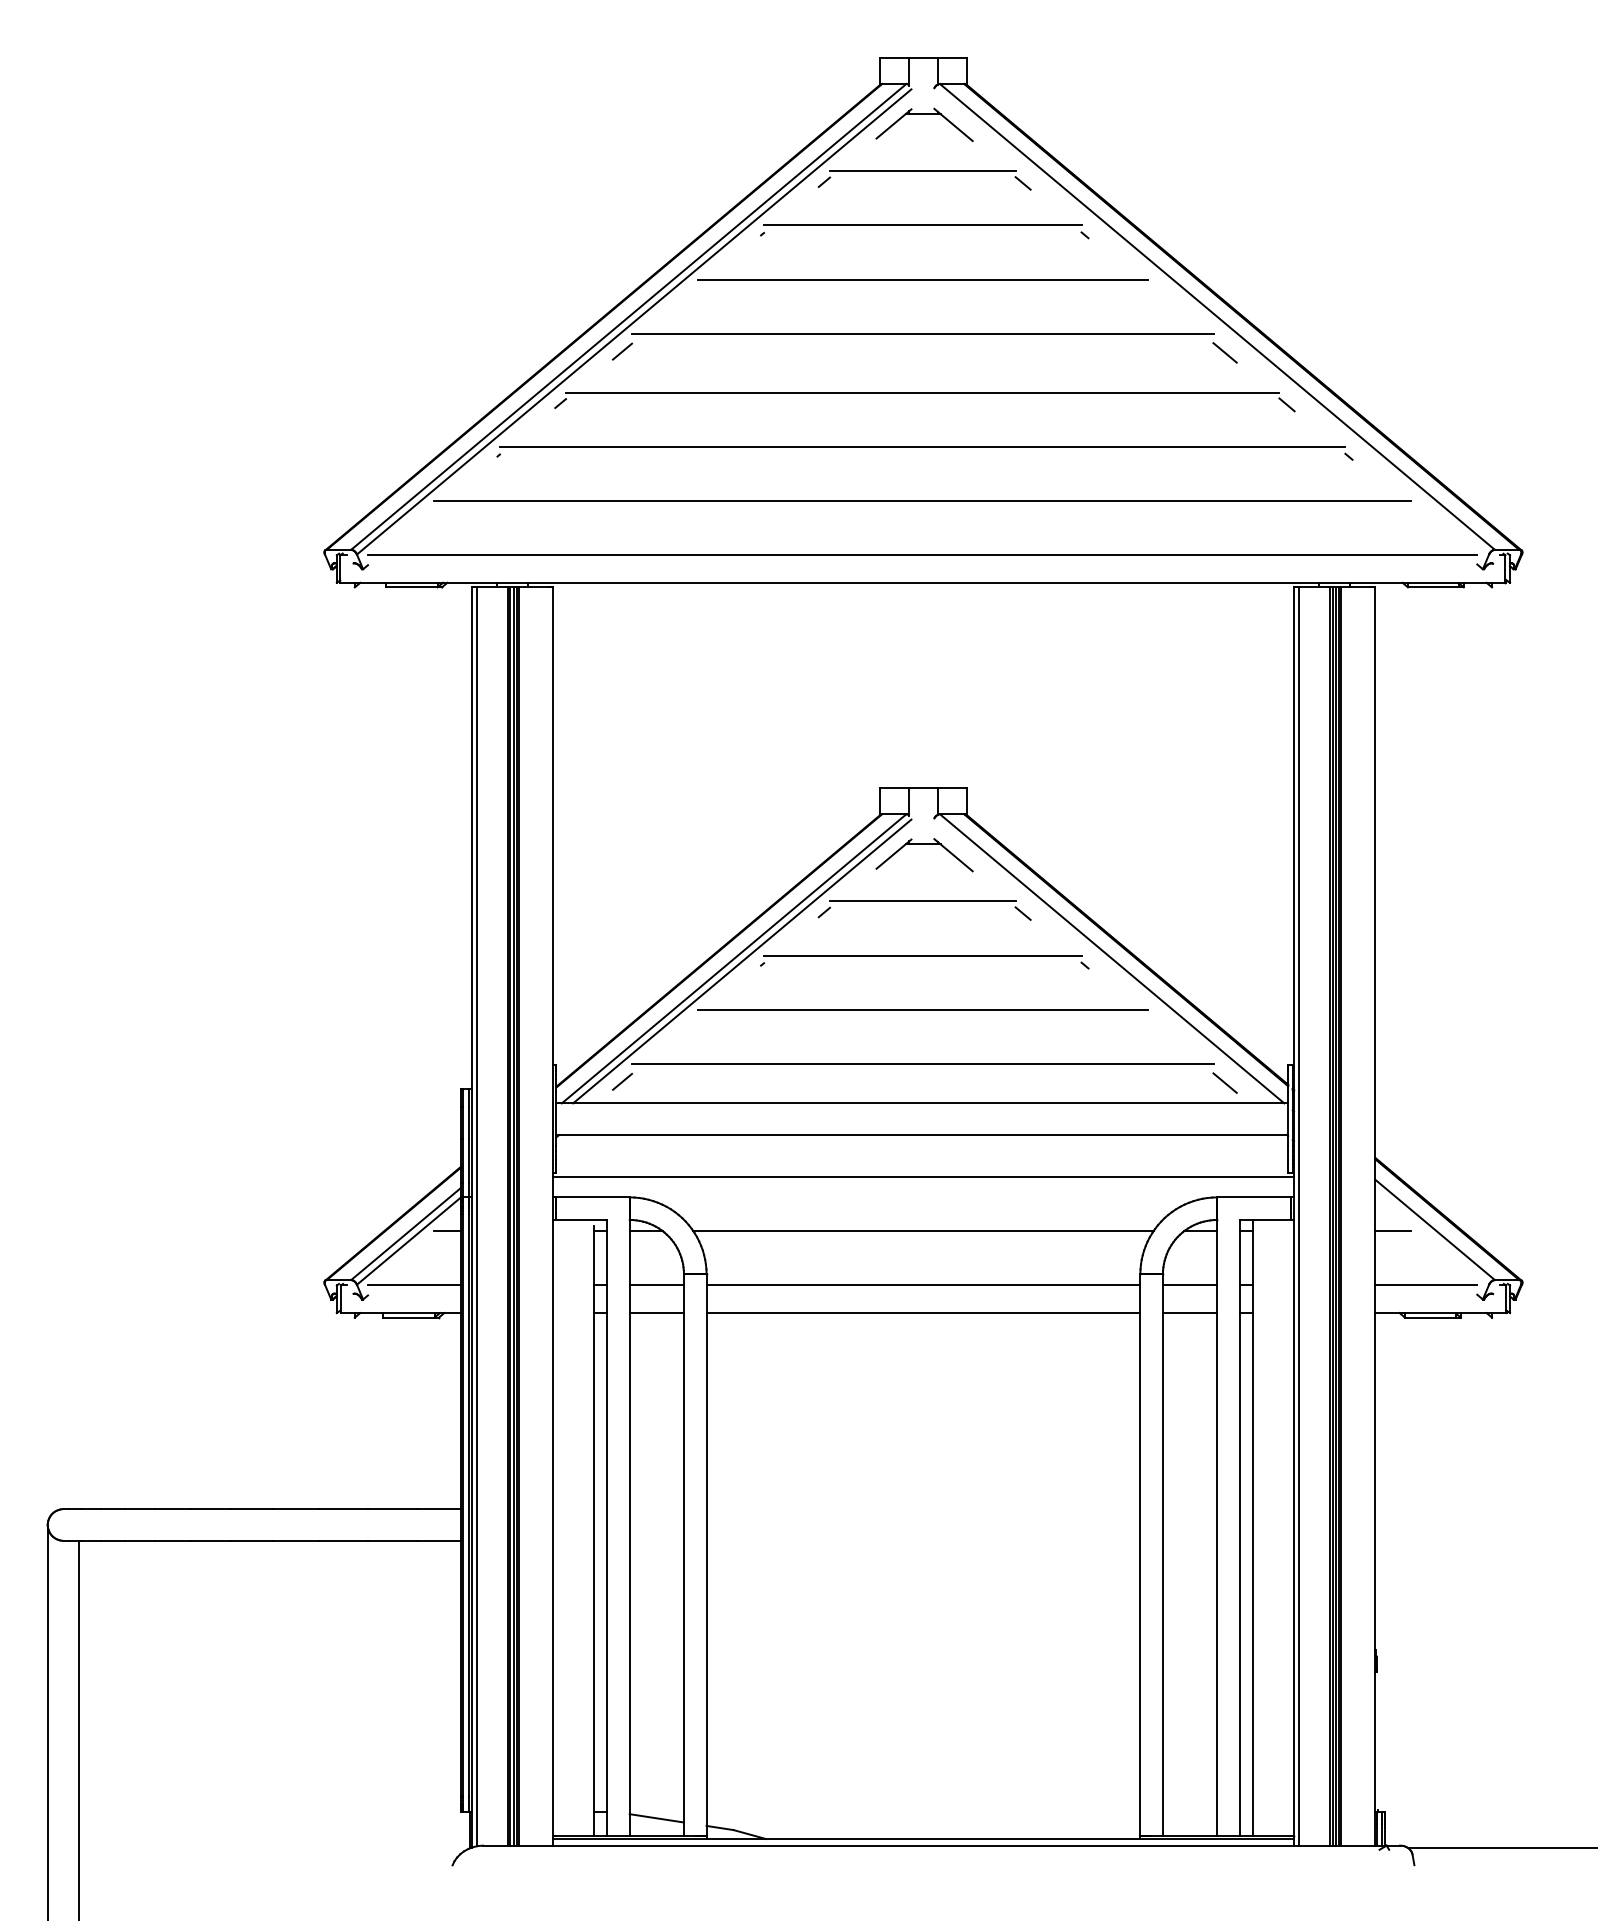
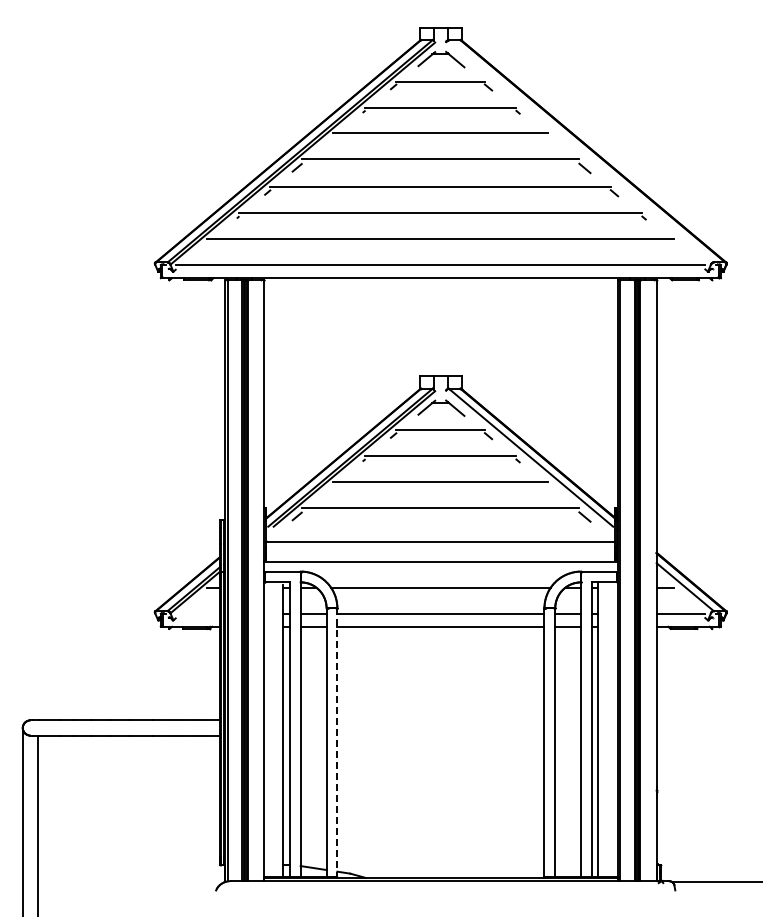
line: (1215, 317) -> (580, 151), removed
line: (922, 1102) -> (440, 526), removed
line: (413, 1285) -> (197, 613), removed
line: (706, 1555) -> (337, 742), solid -> dashed

